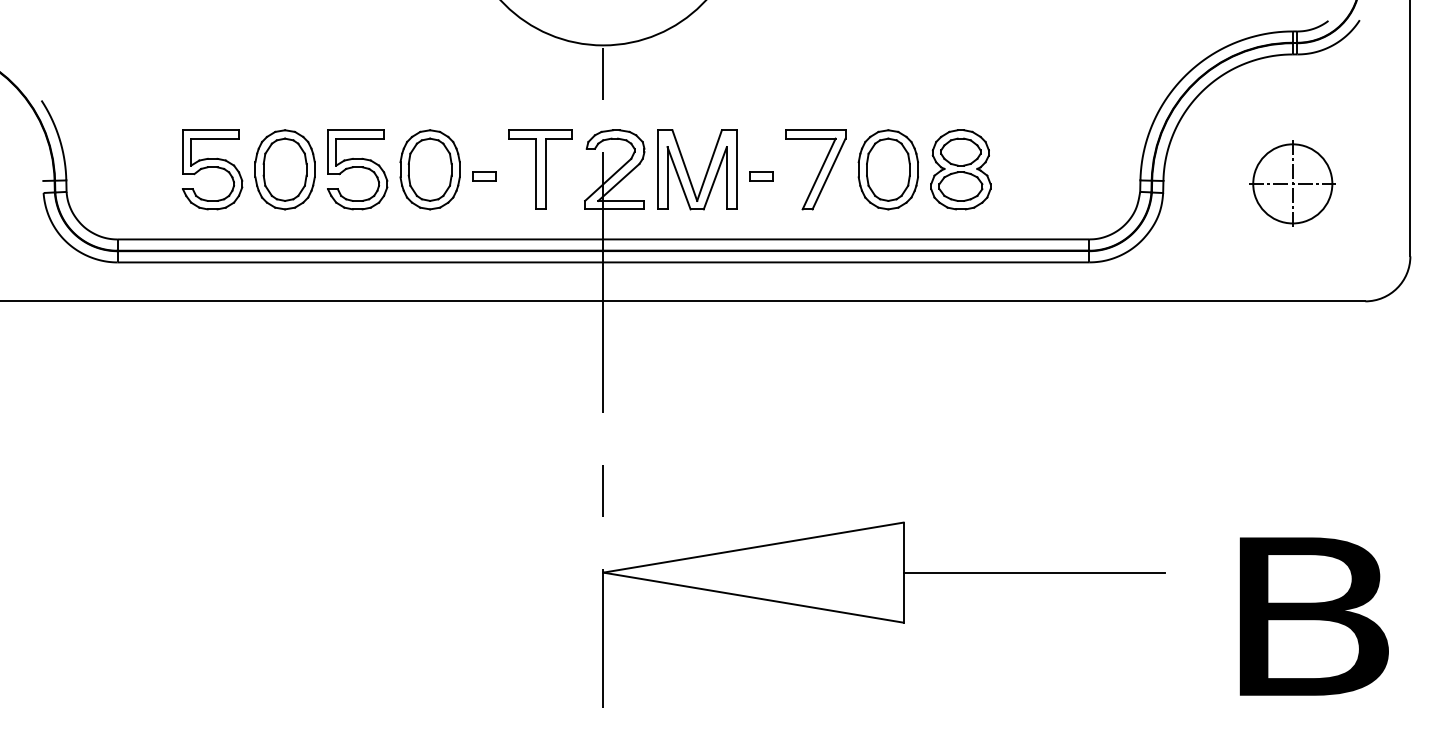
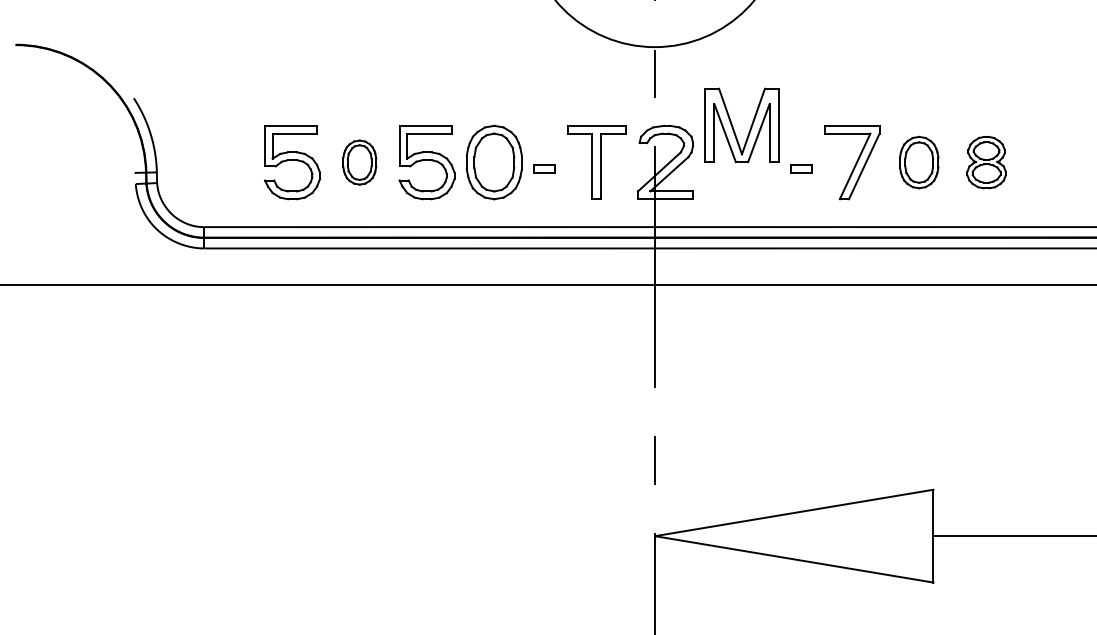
part: (284, 169) -> (359, 162), size x0.6
part: (887, 169) -> (918, 162), size x0.7
part: (960, 169) -> (986, 162), size x0.7
part: (705, 173) -> (749, 128), moved

